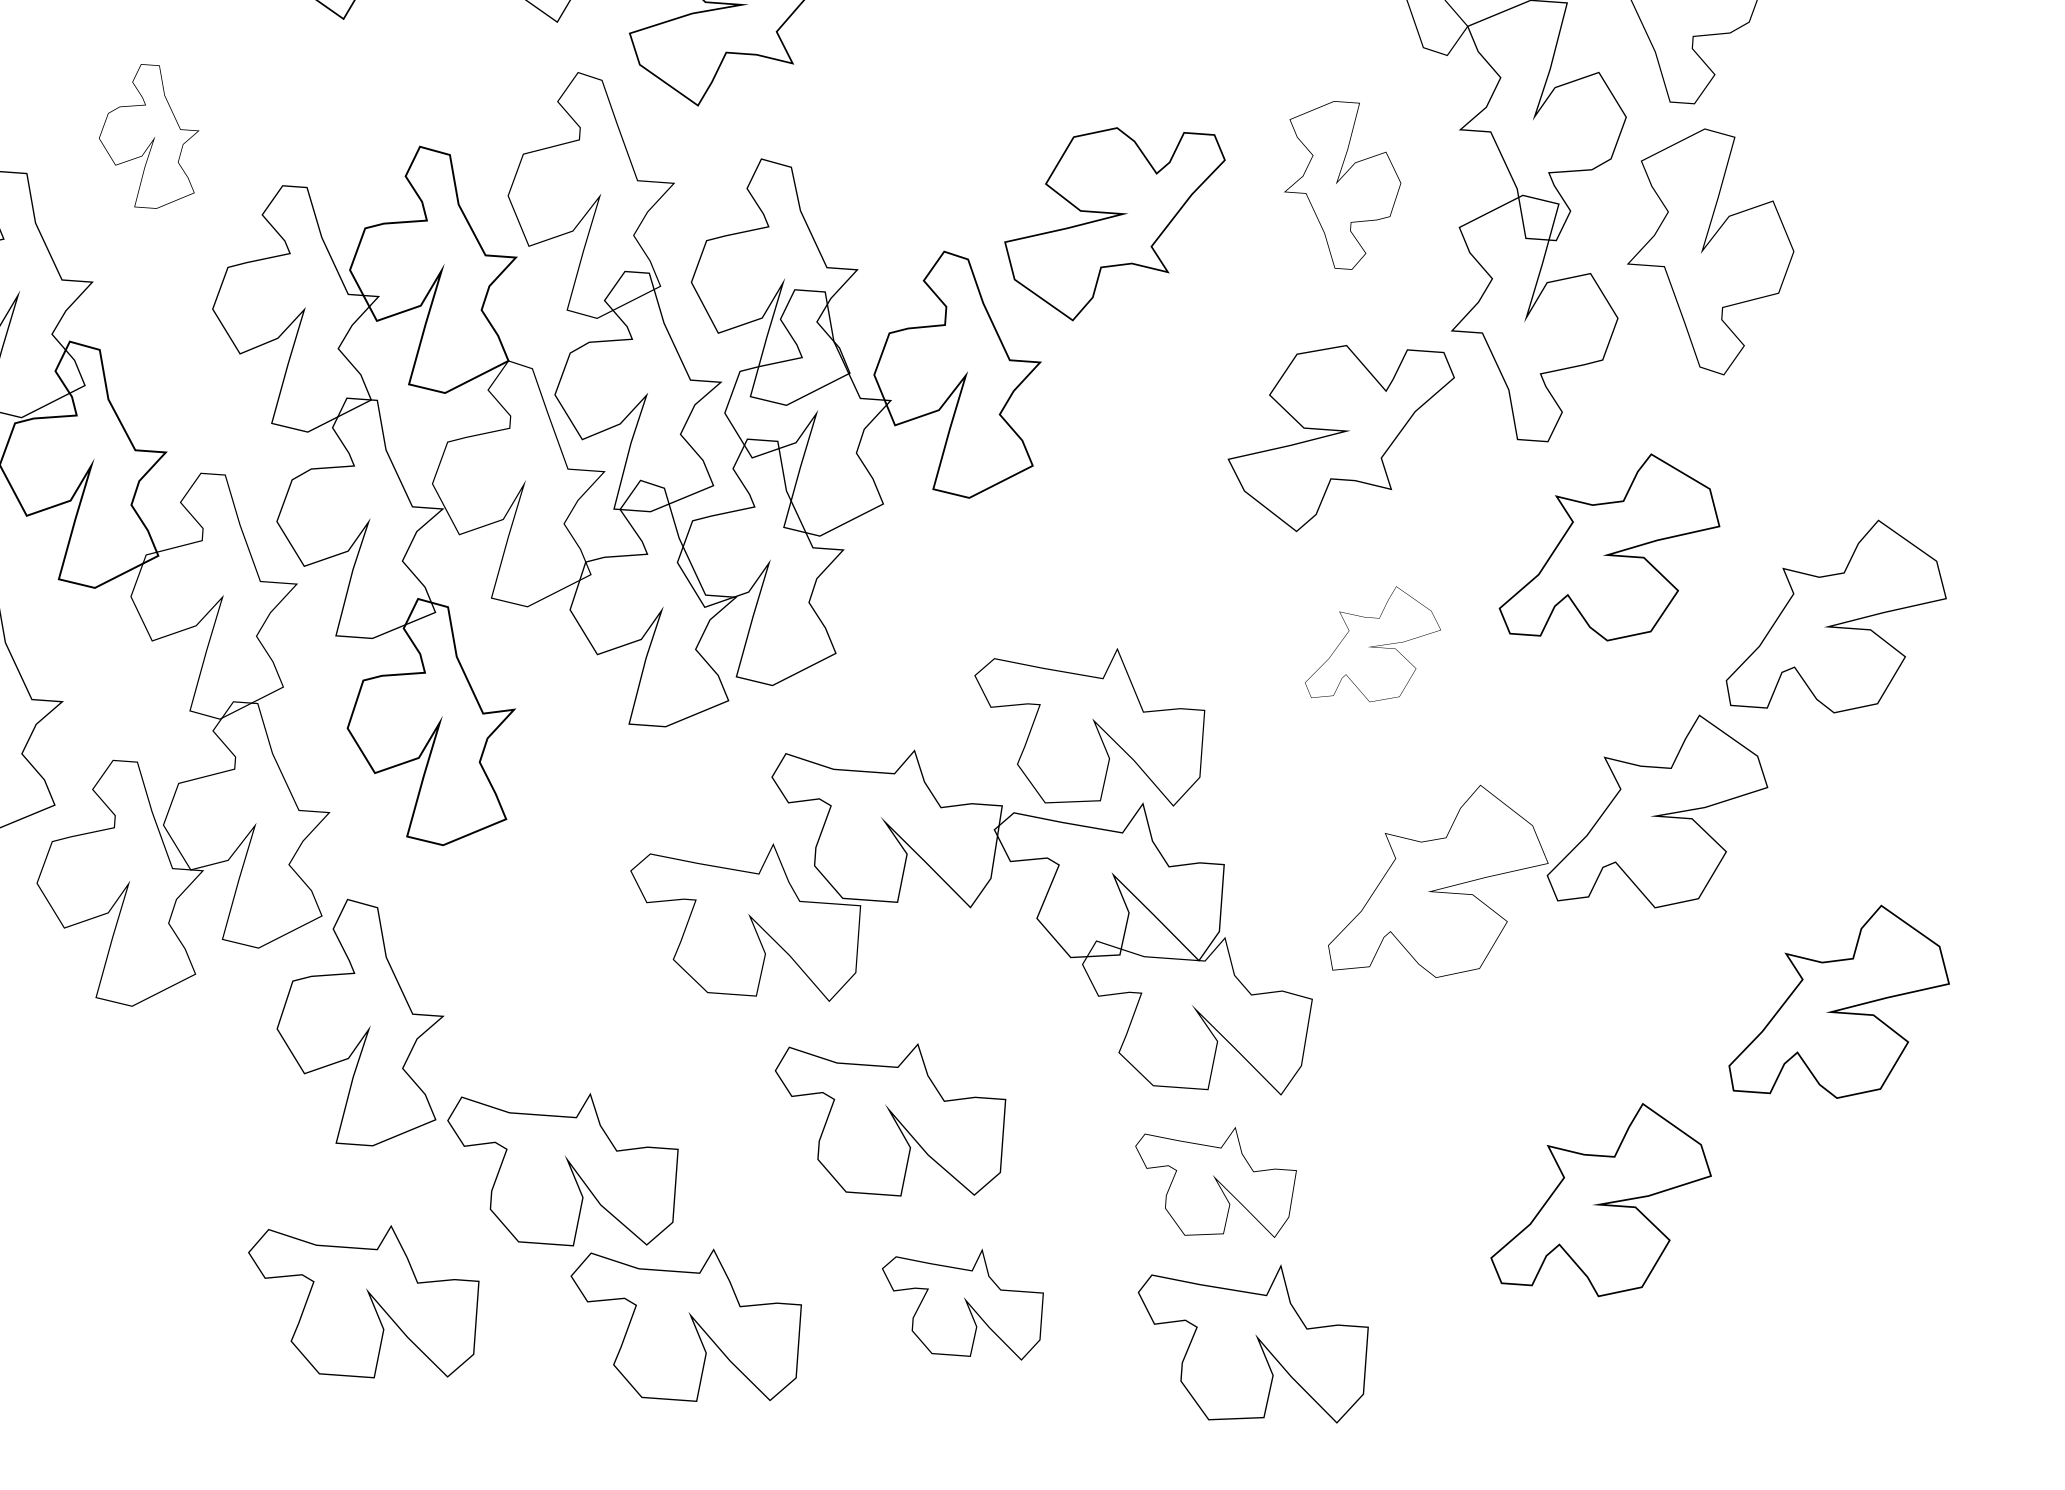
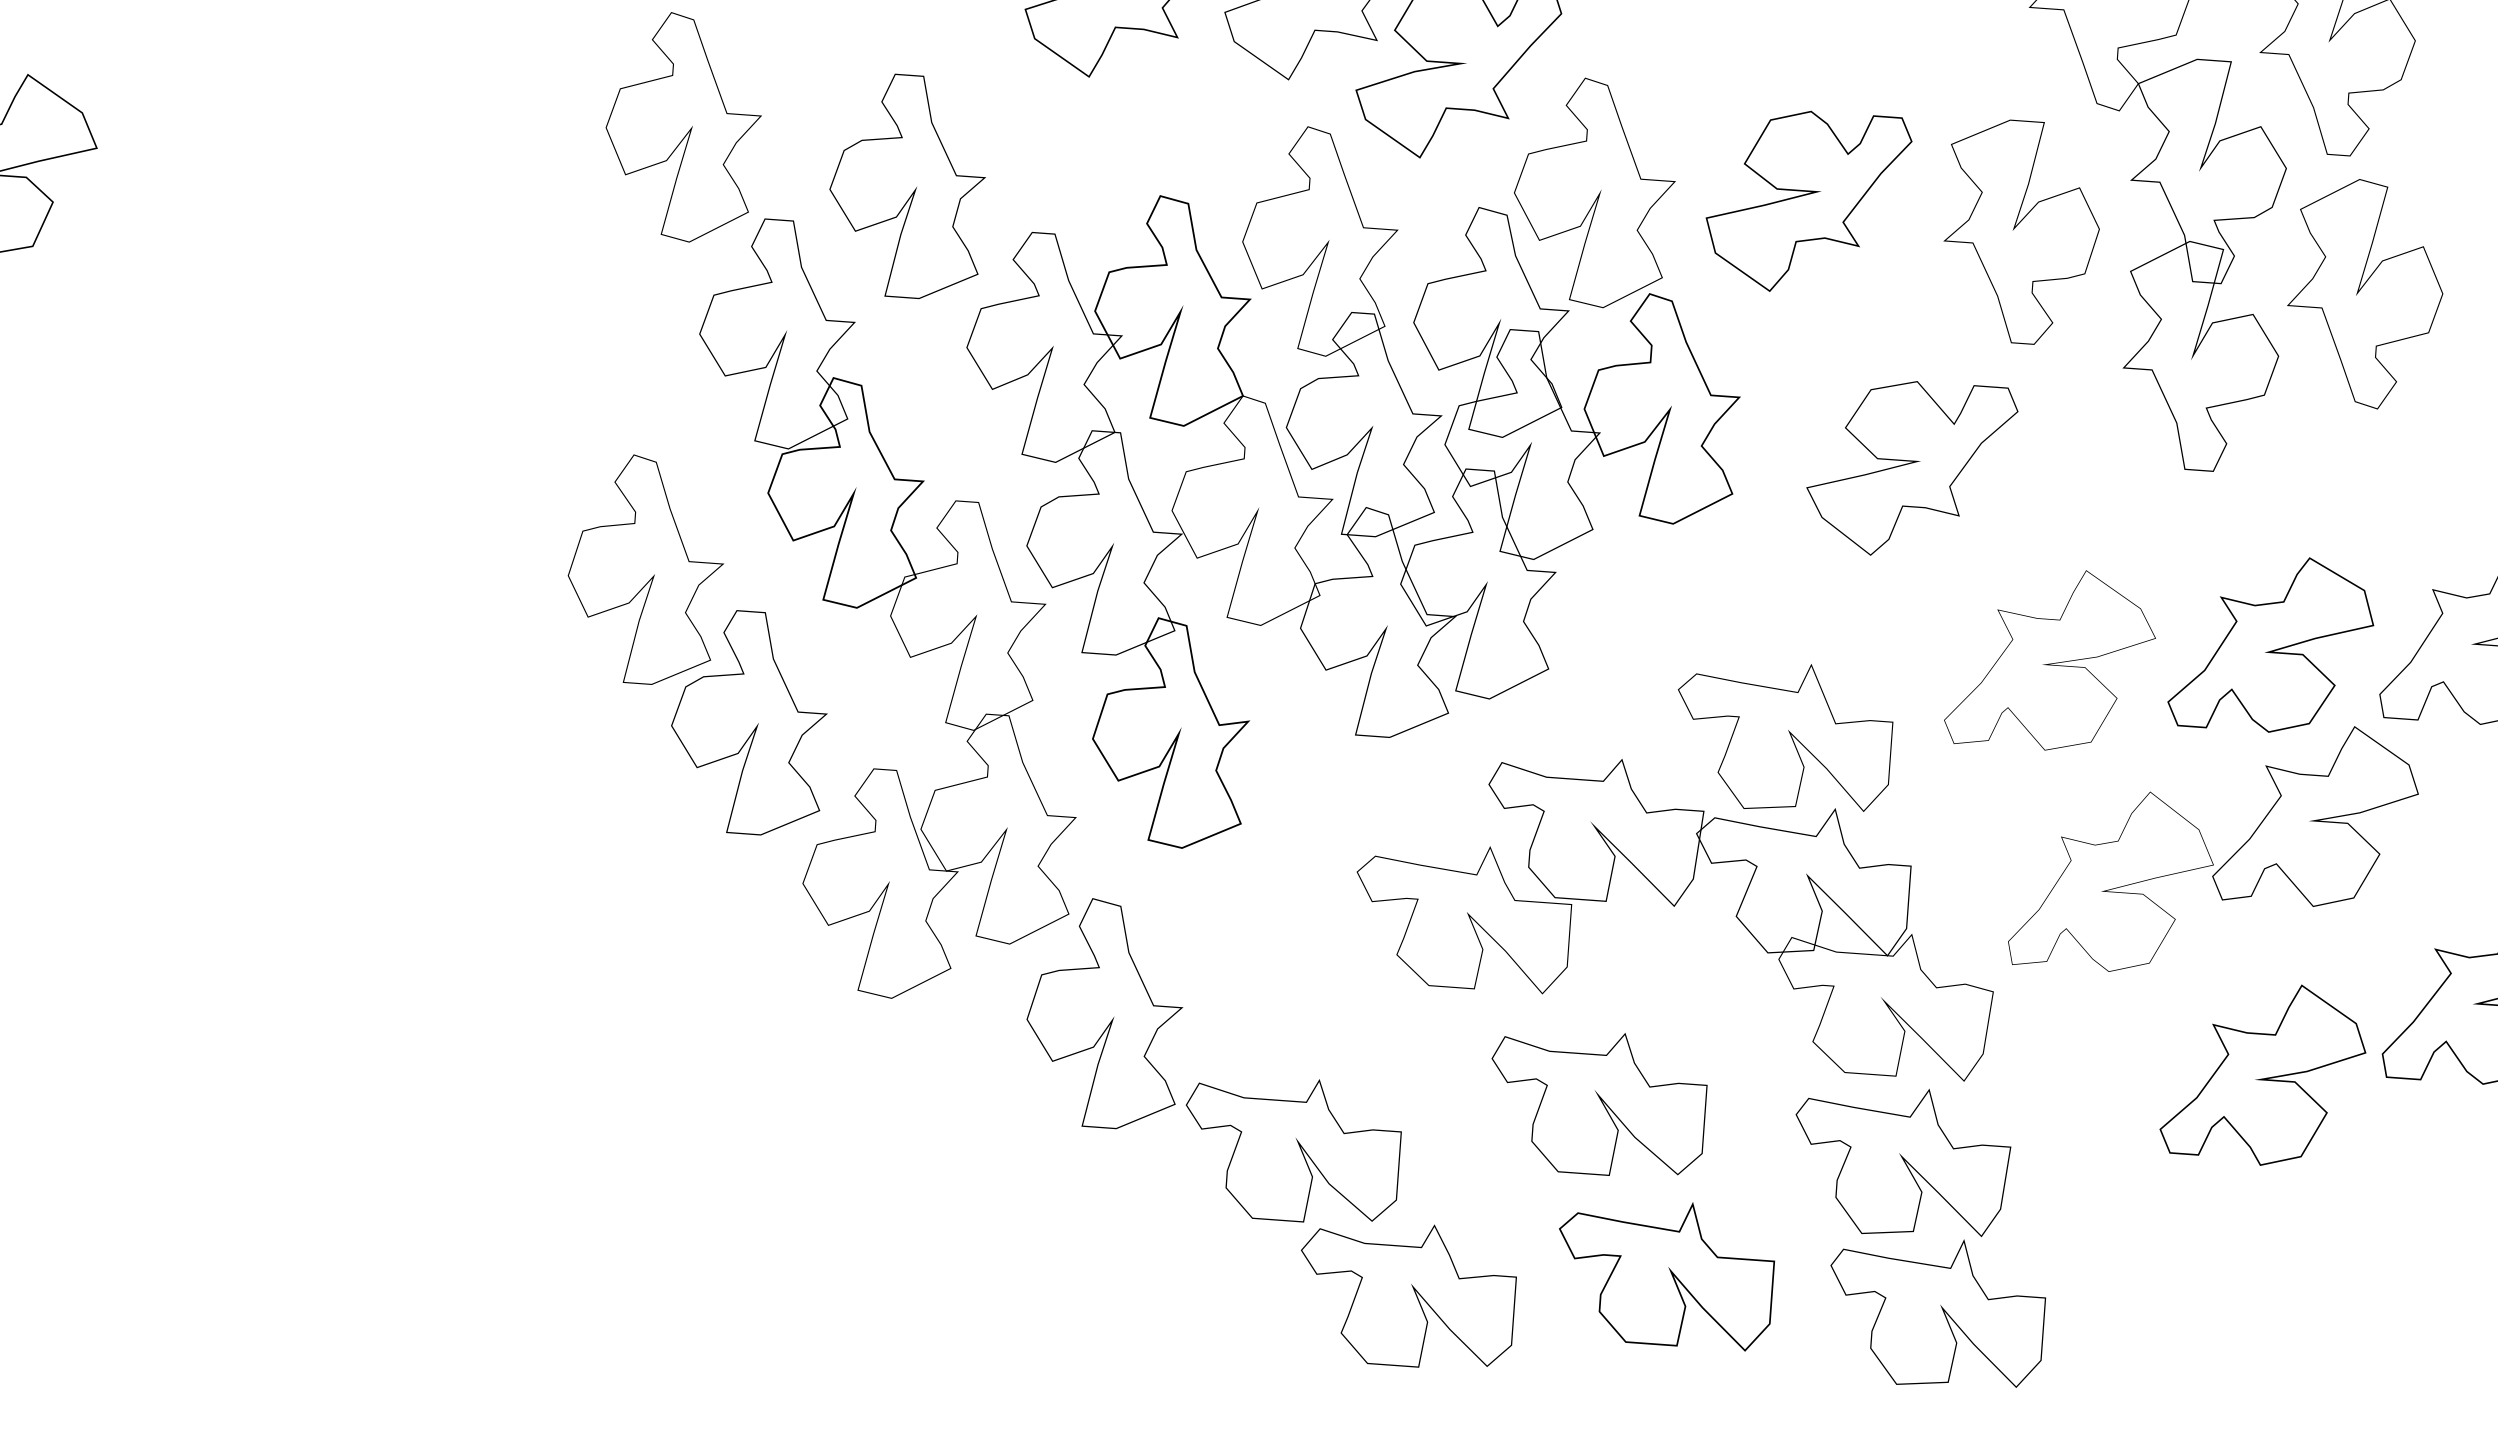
part: (149, 136) -> (907, 186), size x1.67
part: (885, 142) -> (1594, 192), added
part: (1342, 184) -> (2021, 231), size x1.43
part: (1114, 223) -> (1808, 200), moved
part: (1341, 438) -> (1912, 468), moved
part: (1609, 546) -> (2270, 644), moved
part: (1372, 644) -> (2049, 660), size x1.67
part: (1216, 1182) -> (1903, 1162), size x1.43
part: (1600, 1199) -> (2262, 1074), moved
part: (363, 1301) -> (1107, 1273), removed
part: (963, 1304) -> (1667, 1276), size x1.43

